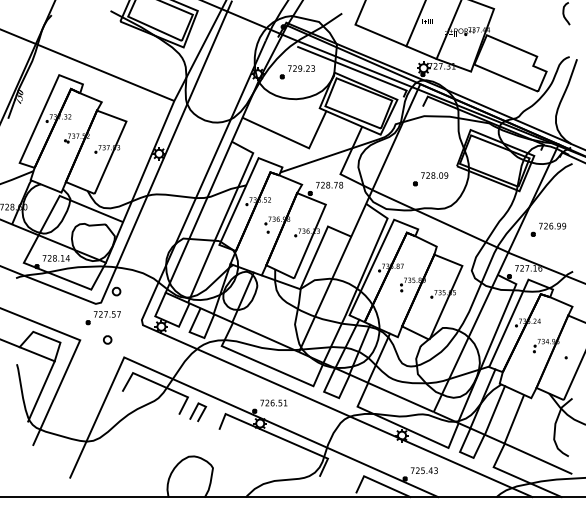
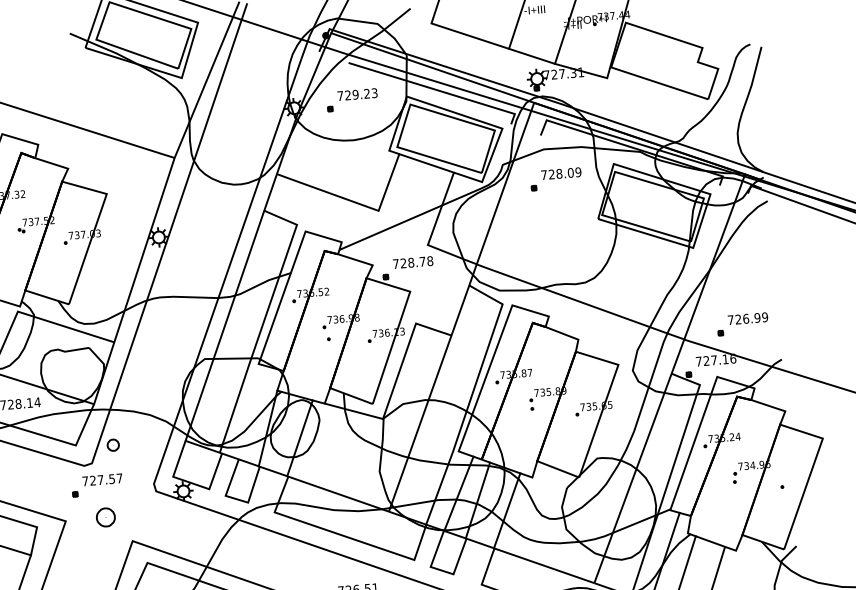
part: (430, 179) -> (555, 179), moved
part: (548, 229) -> (742, 324), moved
part: (107, 339) -> (105, 516), size x1.6

